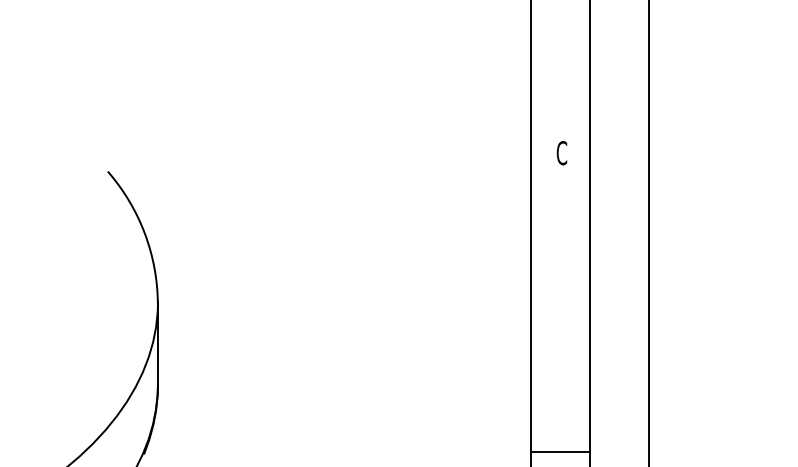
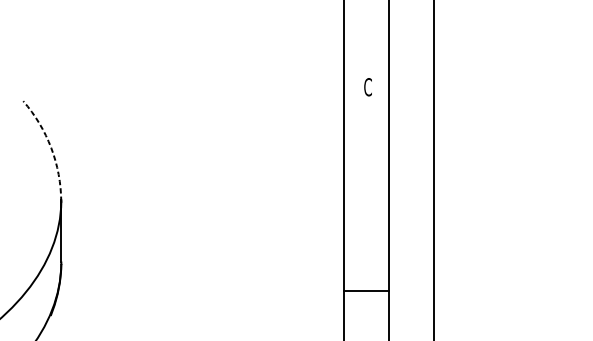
arc: (144, 233) -> (51, 148), solid -> dashed
line: (559, 452) -> (366, 291), moved

